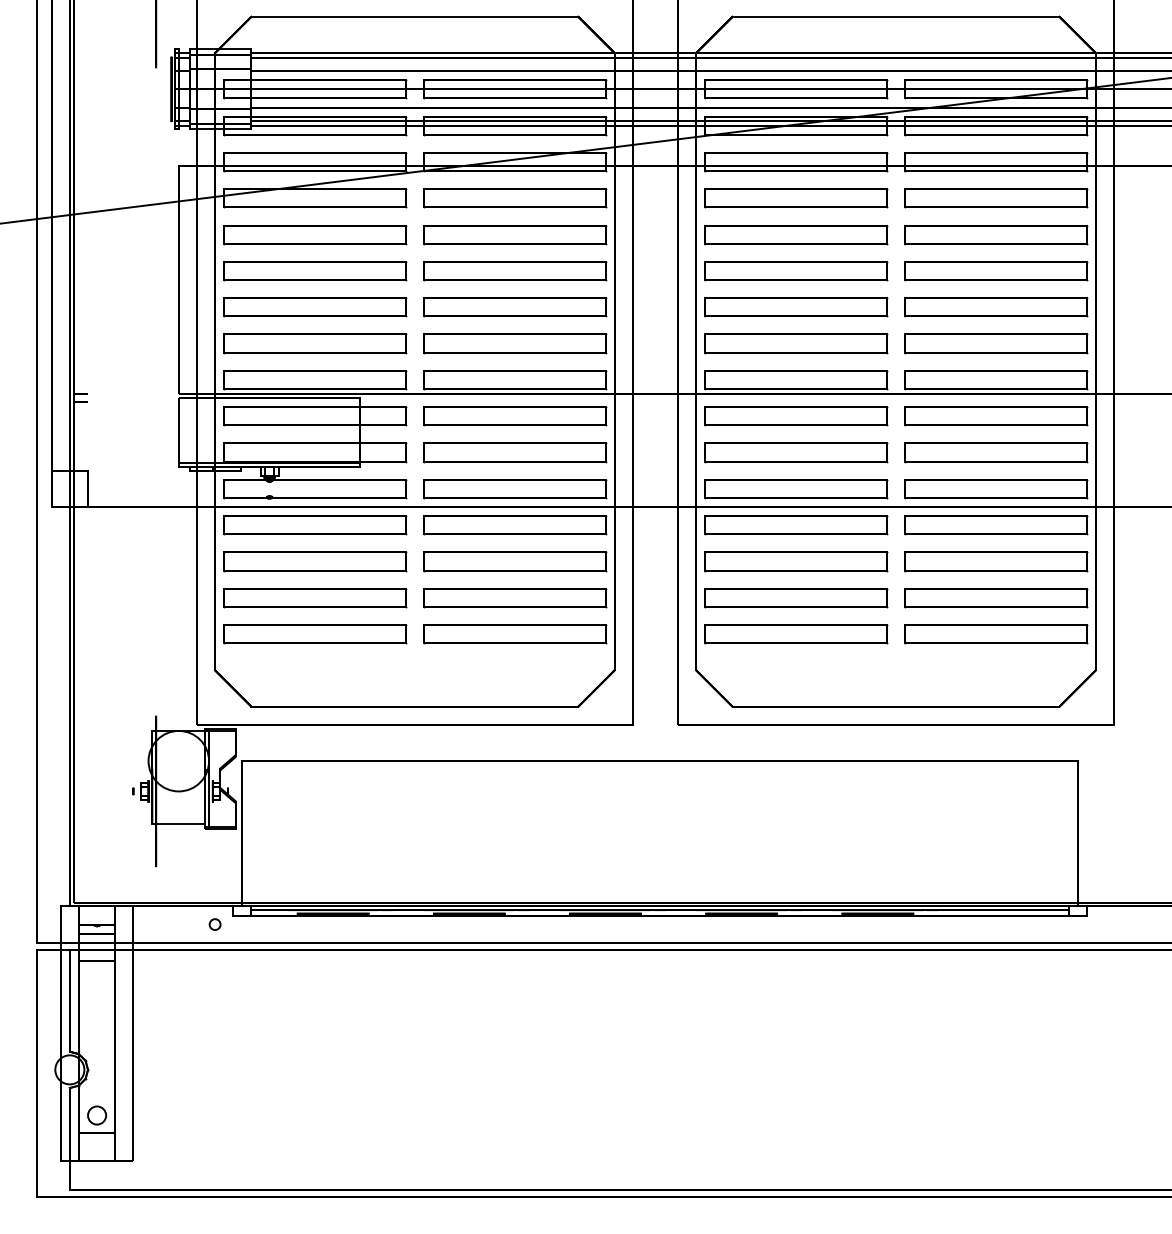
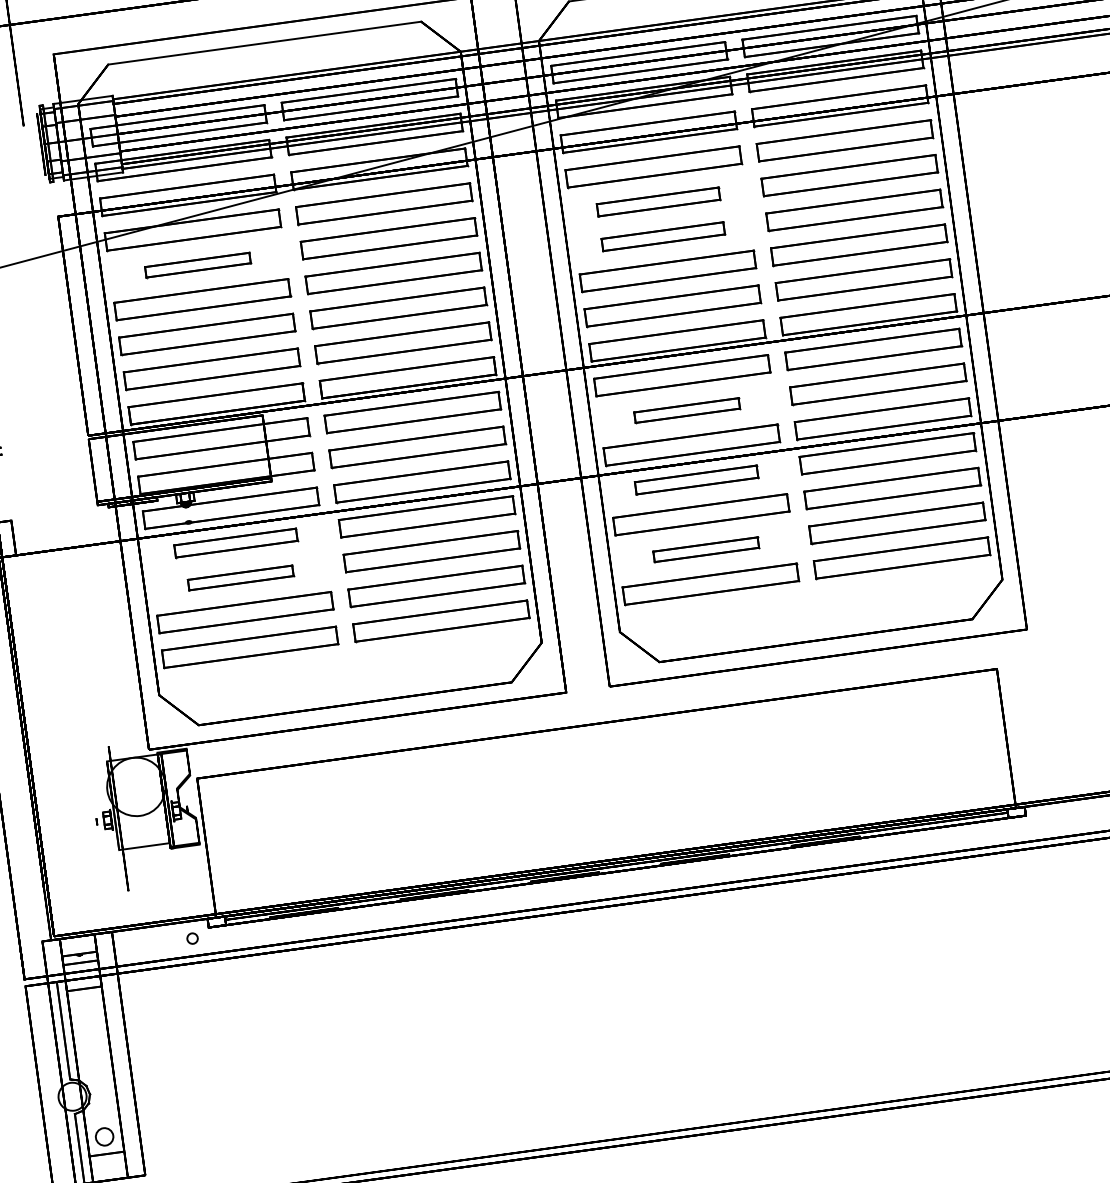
part: (315, 235) -> (198, 265), size x0.6
part: (796, 235) -> (658, 202), size x0.7
part: (796, 271) -> (663, 237), size x0.7
part: (796, 452) -> (687, 410), size x0.6
part: (315, 525) -> (236, 543), size x0.7
part: (796, 525) -> (696, 480), size x0.7
part: (315, 561) -> (241, 577), size x0.6
part: (796, 598) -> (706, 550), size x0.6

